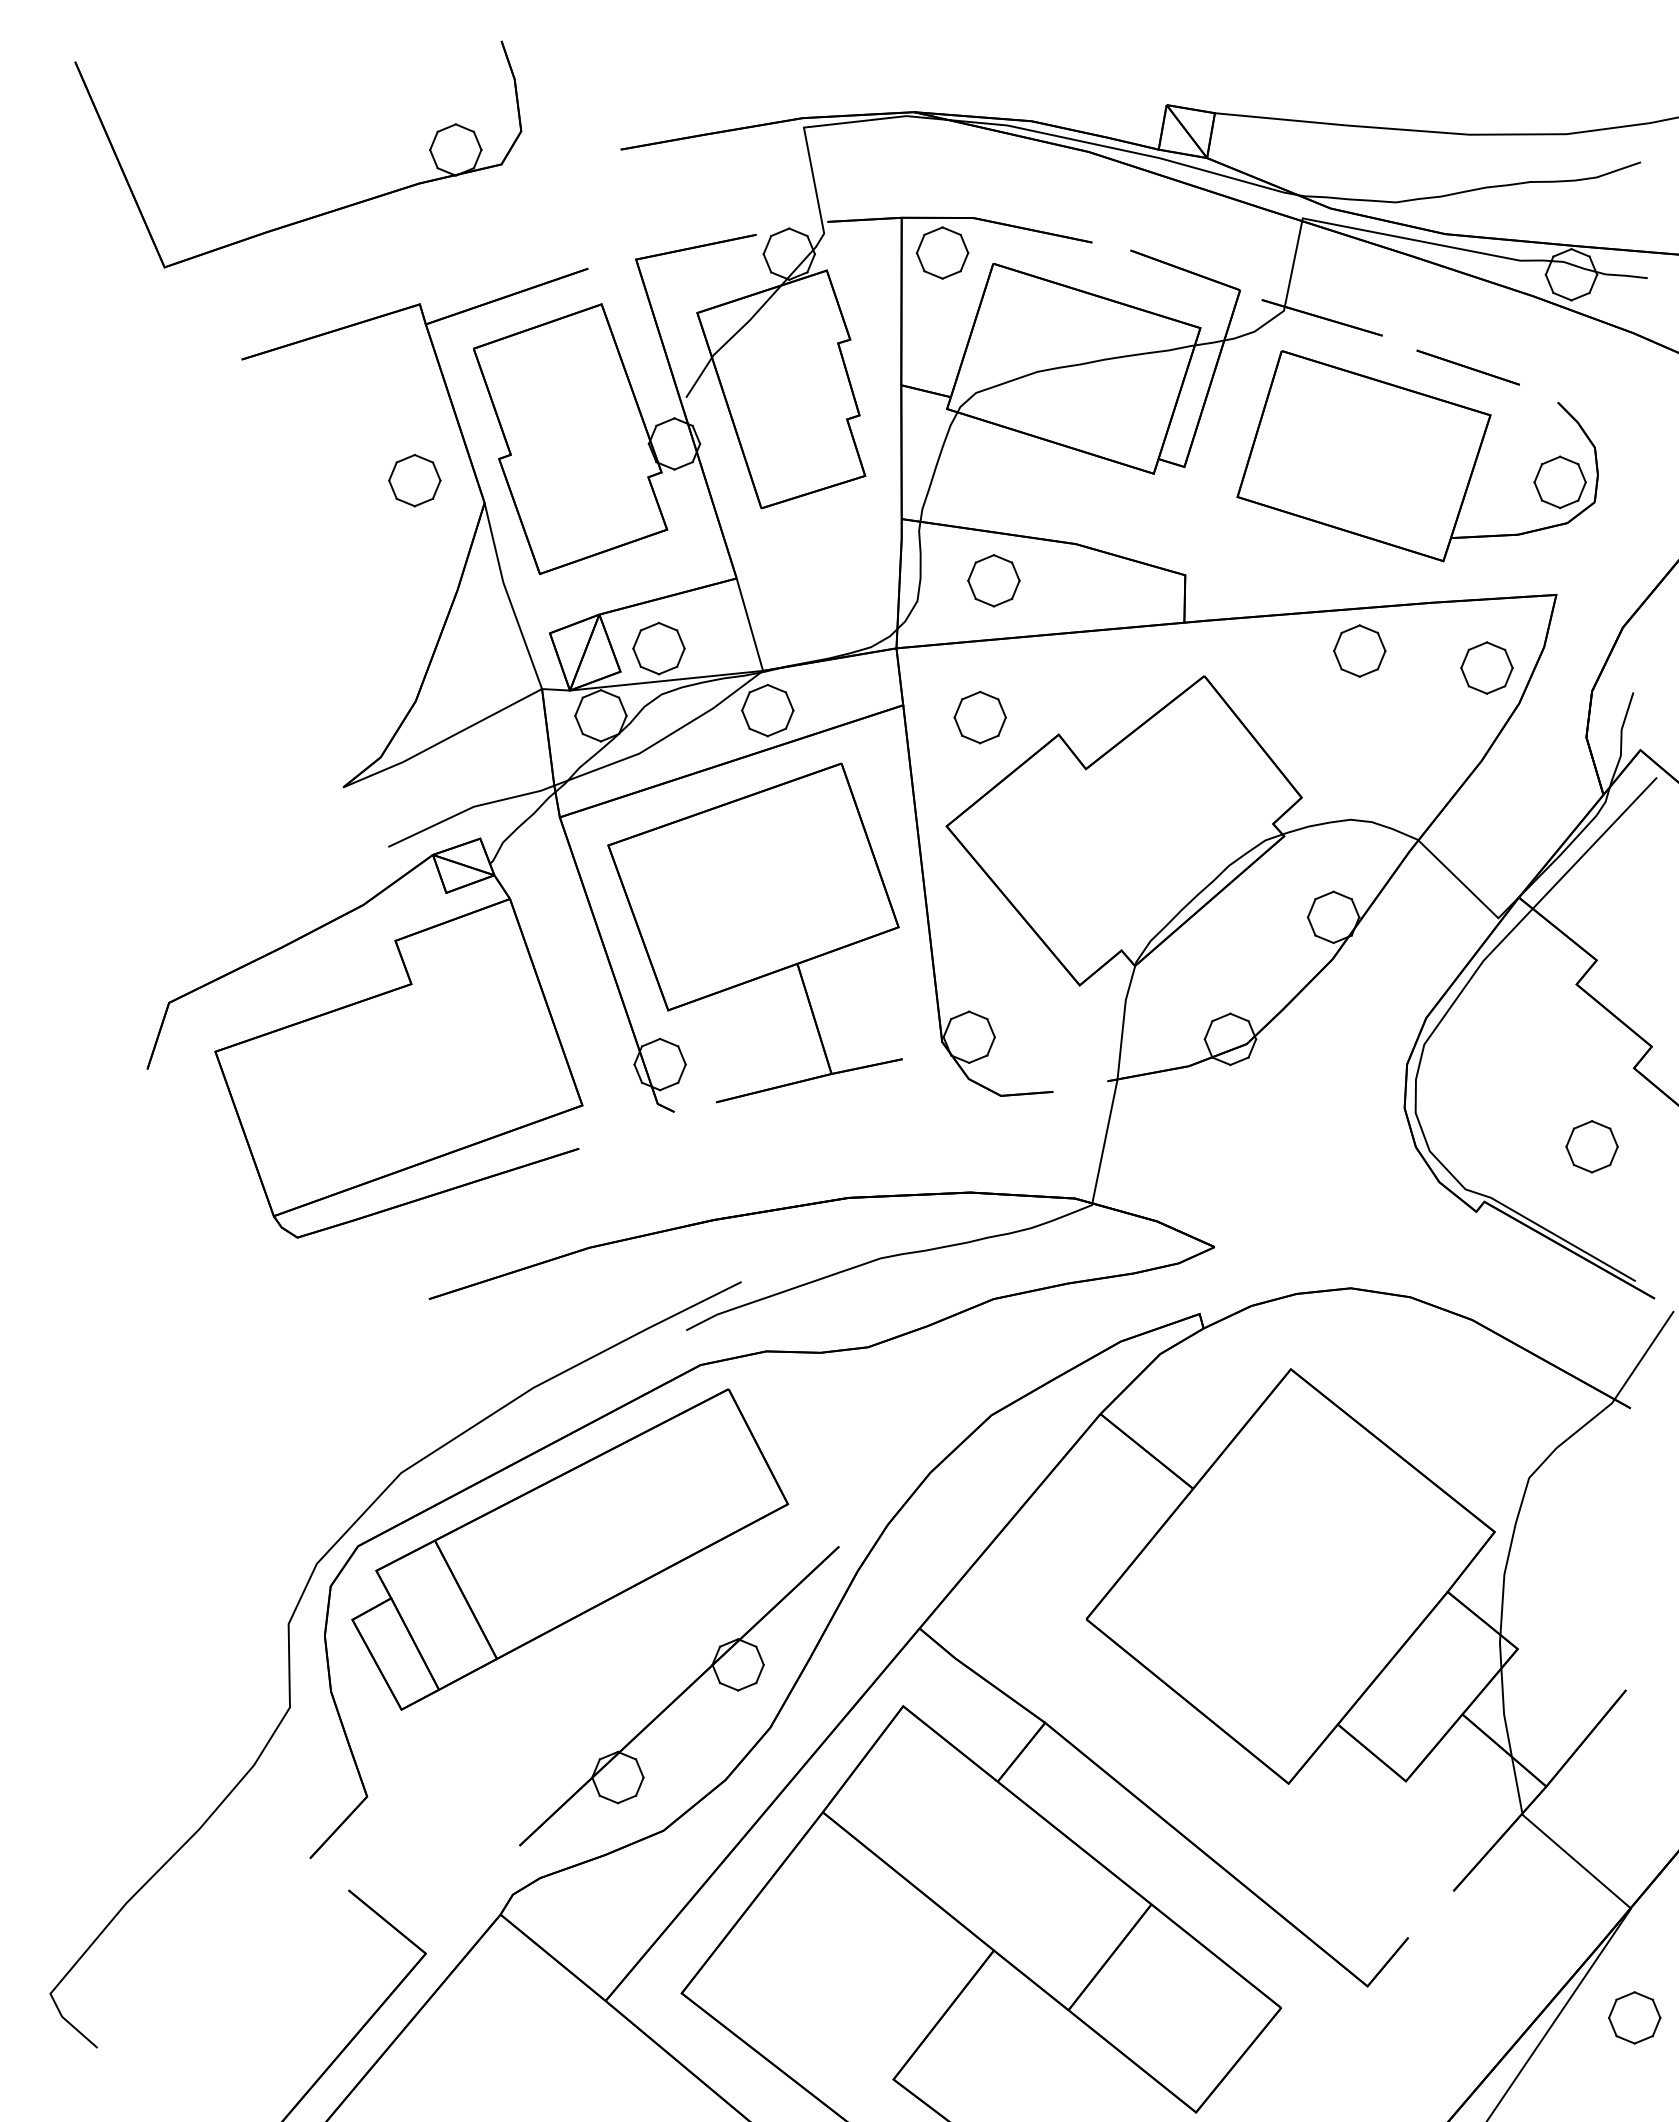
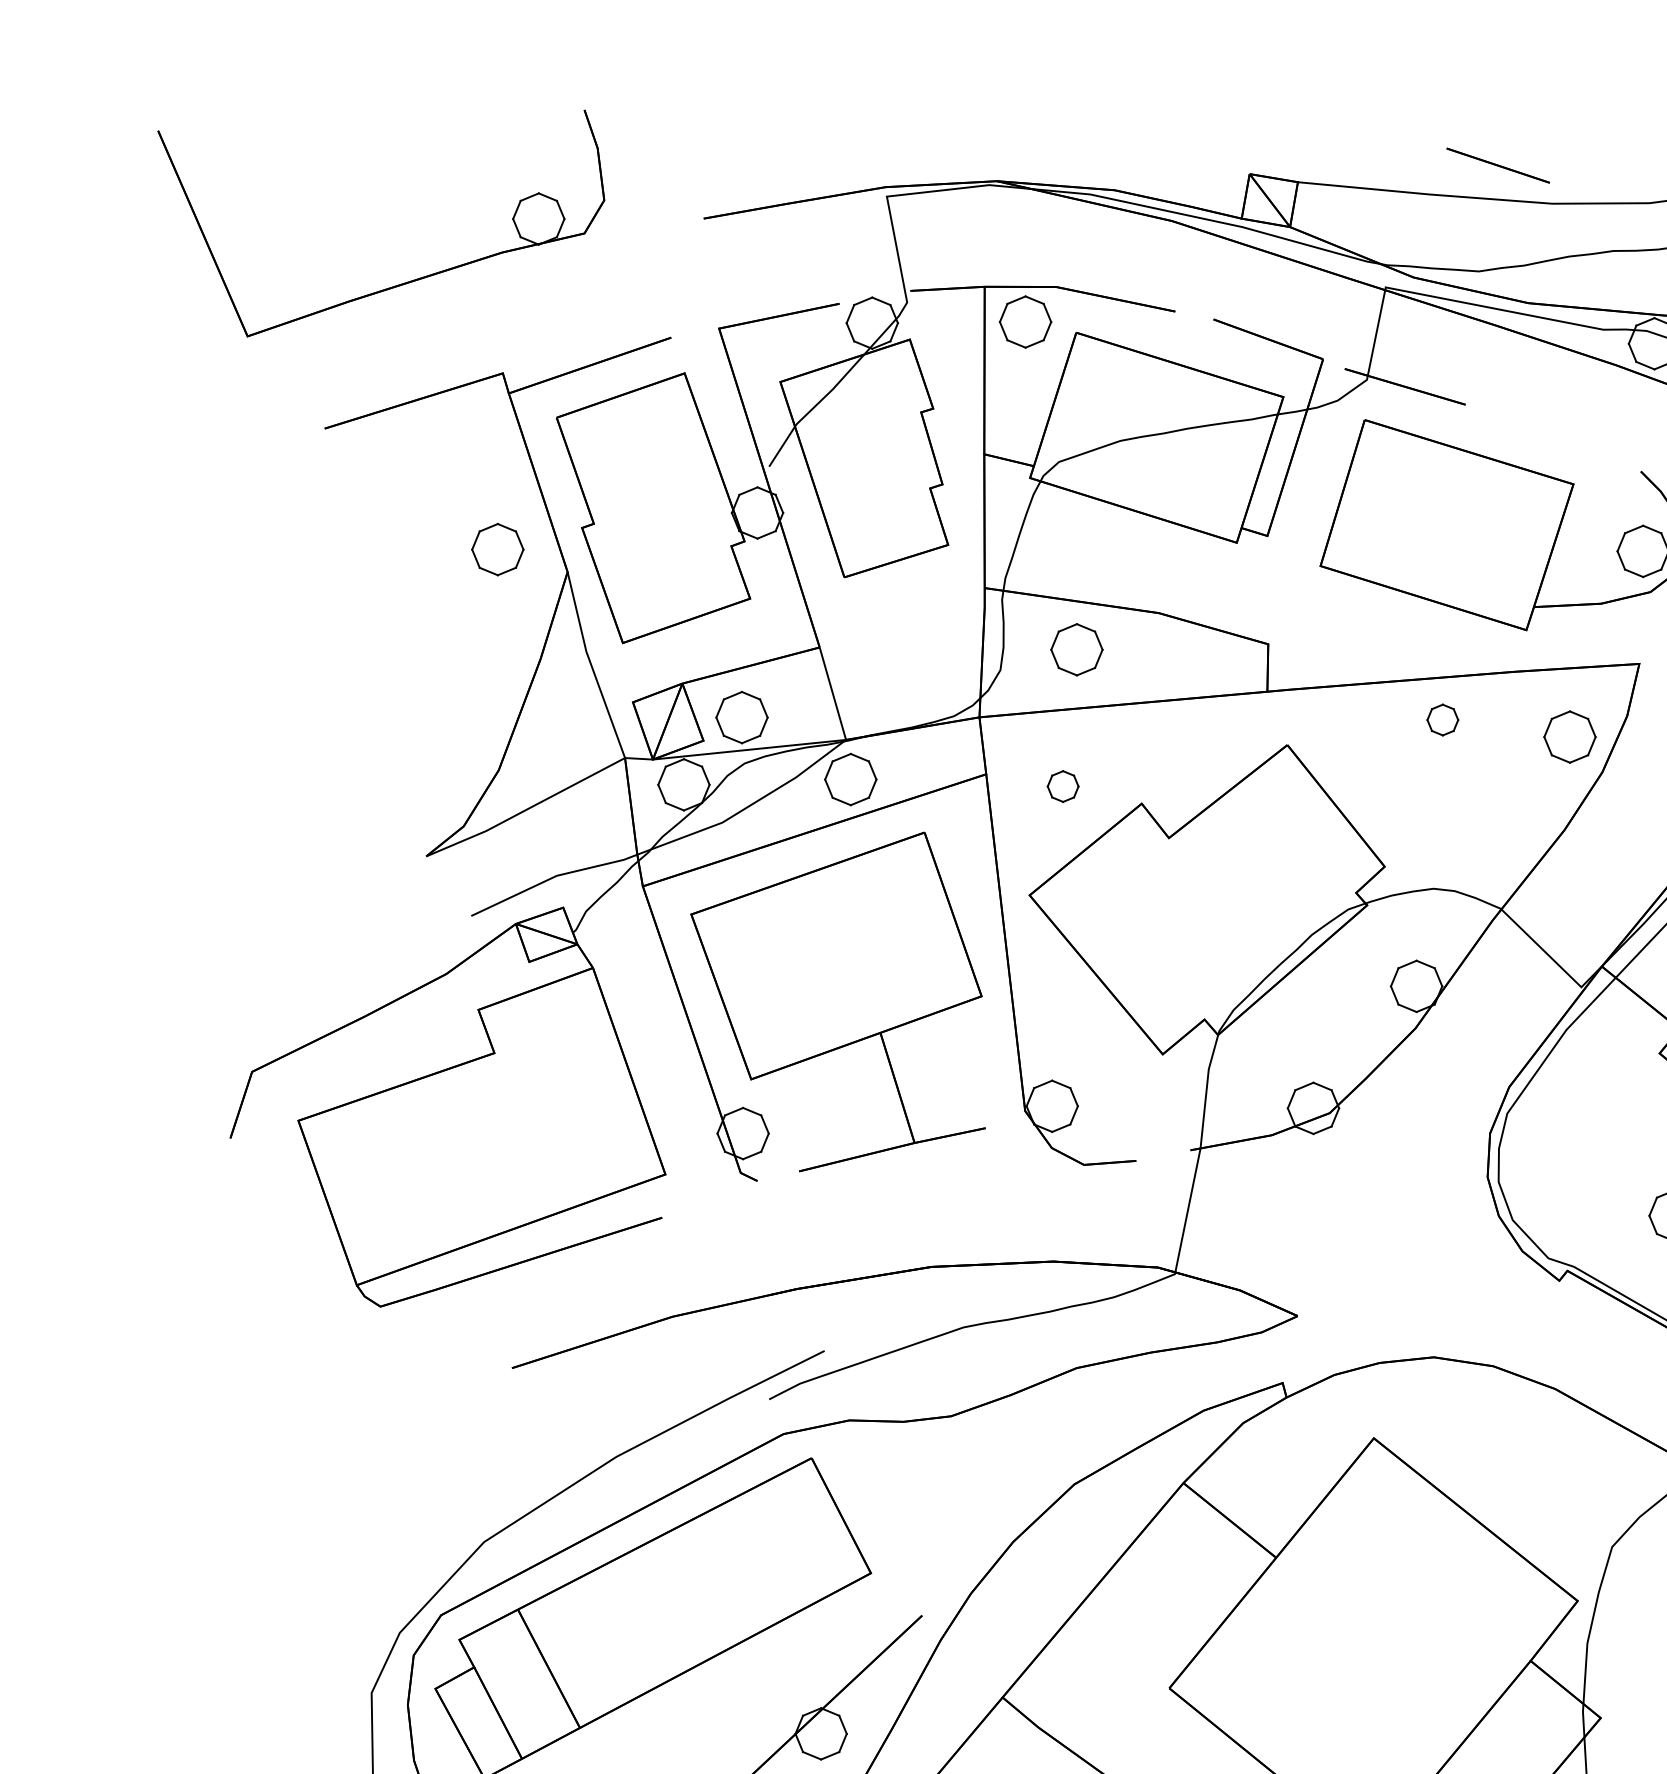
line: (1467, 367) -> (1497, 165), moved
part: (1359, 650) -> (1442, 719), size x0.6
part: (979, 717) -> (1062, 786), size x0.6

